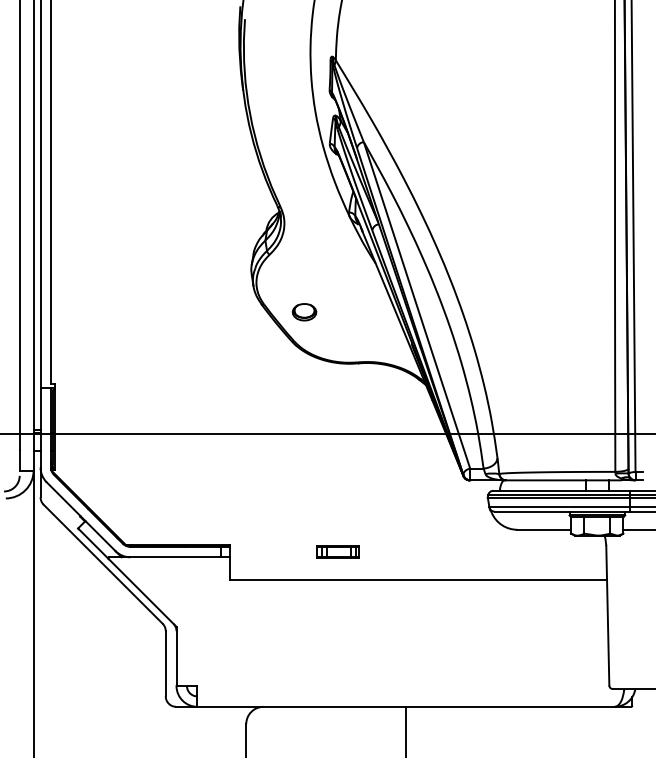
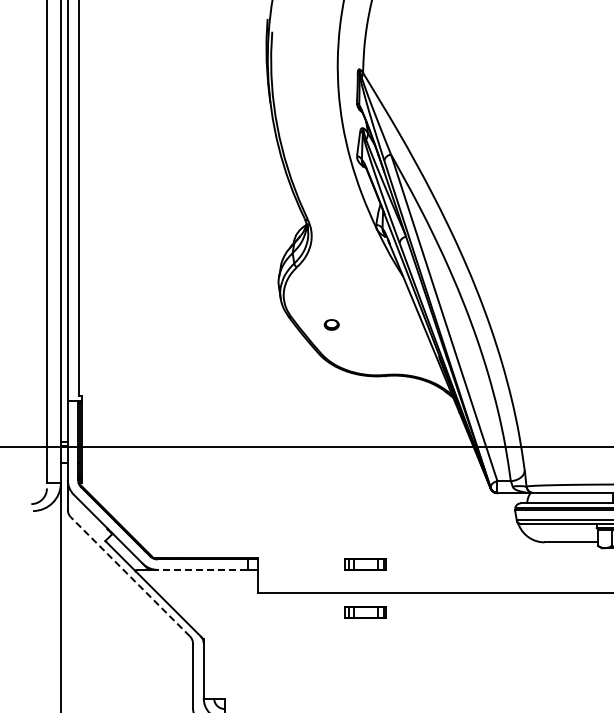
part: (304, 312) -> (331, 325), size x0.6
line: (175, 557) -> (202, 570), solid -> dashed
line: (102, 563) -> (129, 576), solid -> dashed
part: (337, 599) -> (364, 612), added

